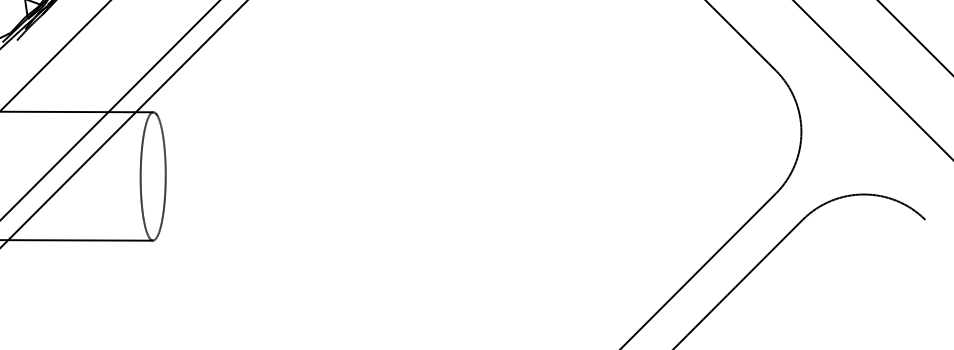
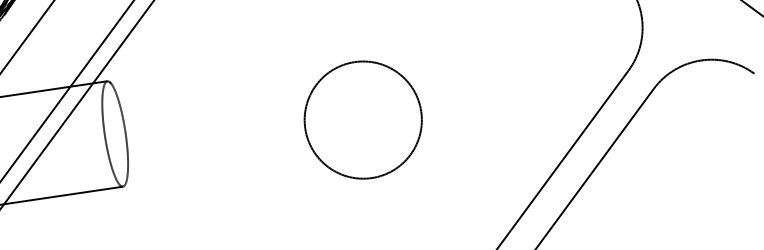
part: (450, 204) -> (362, 120), added

